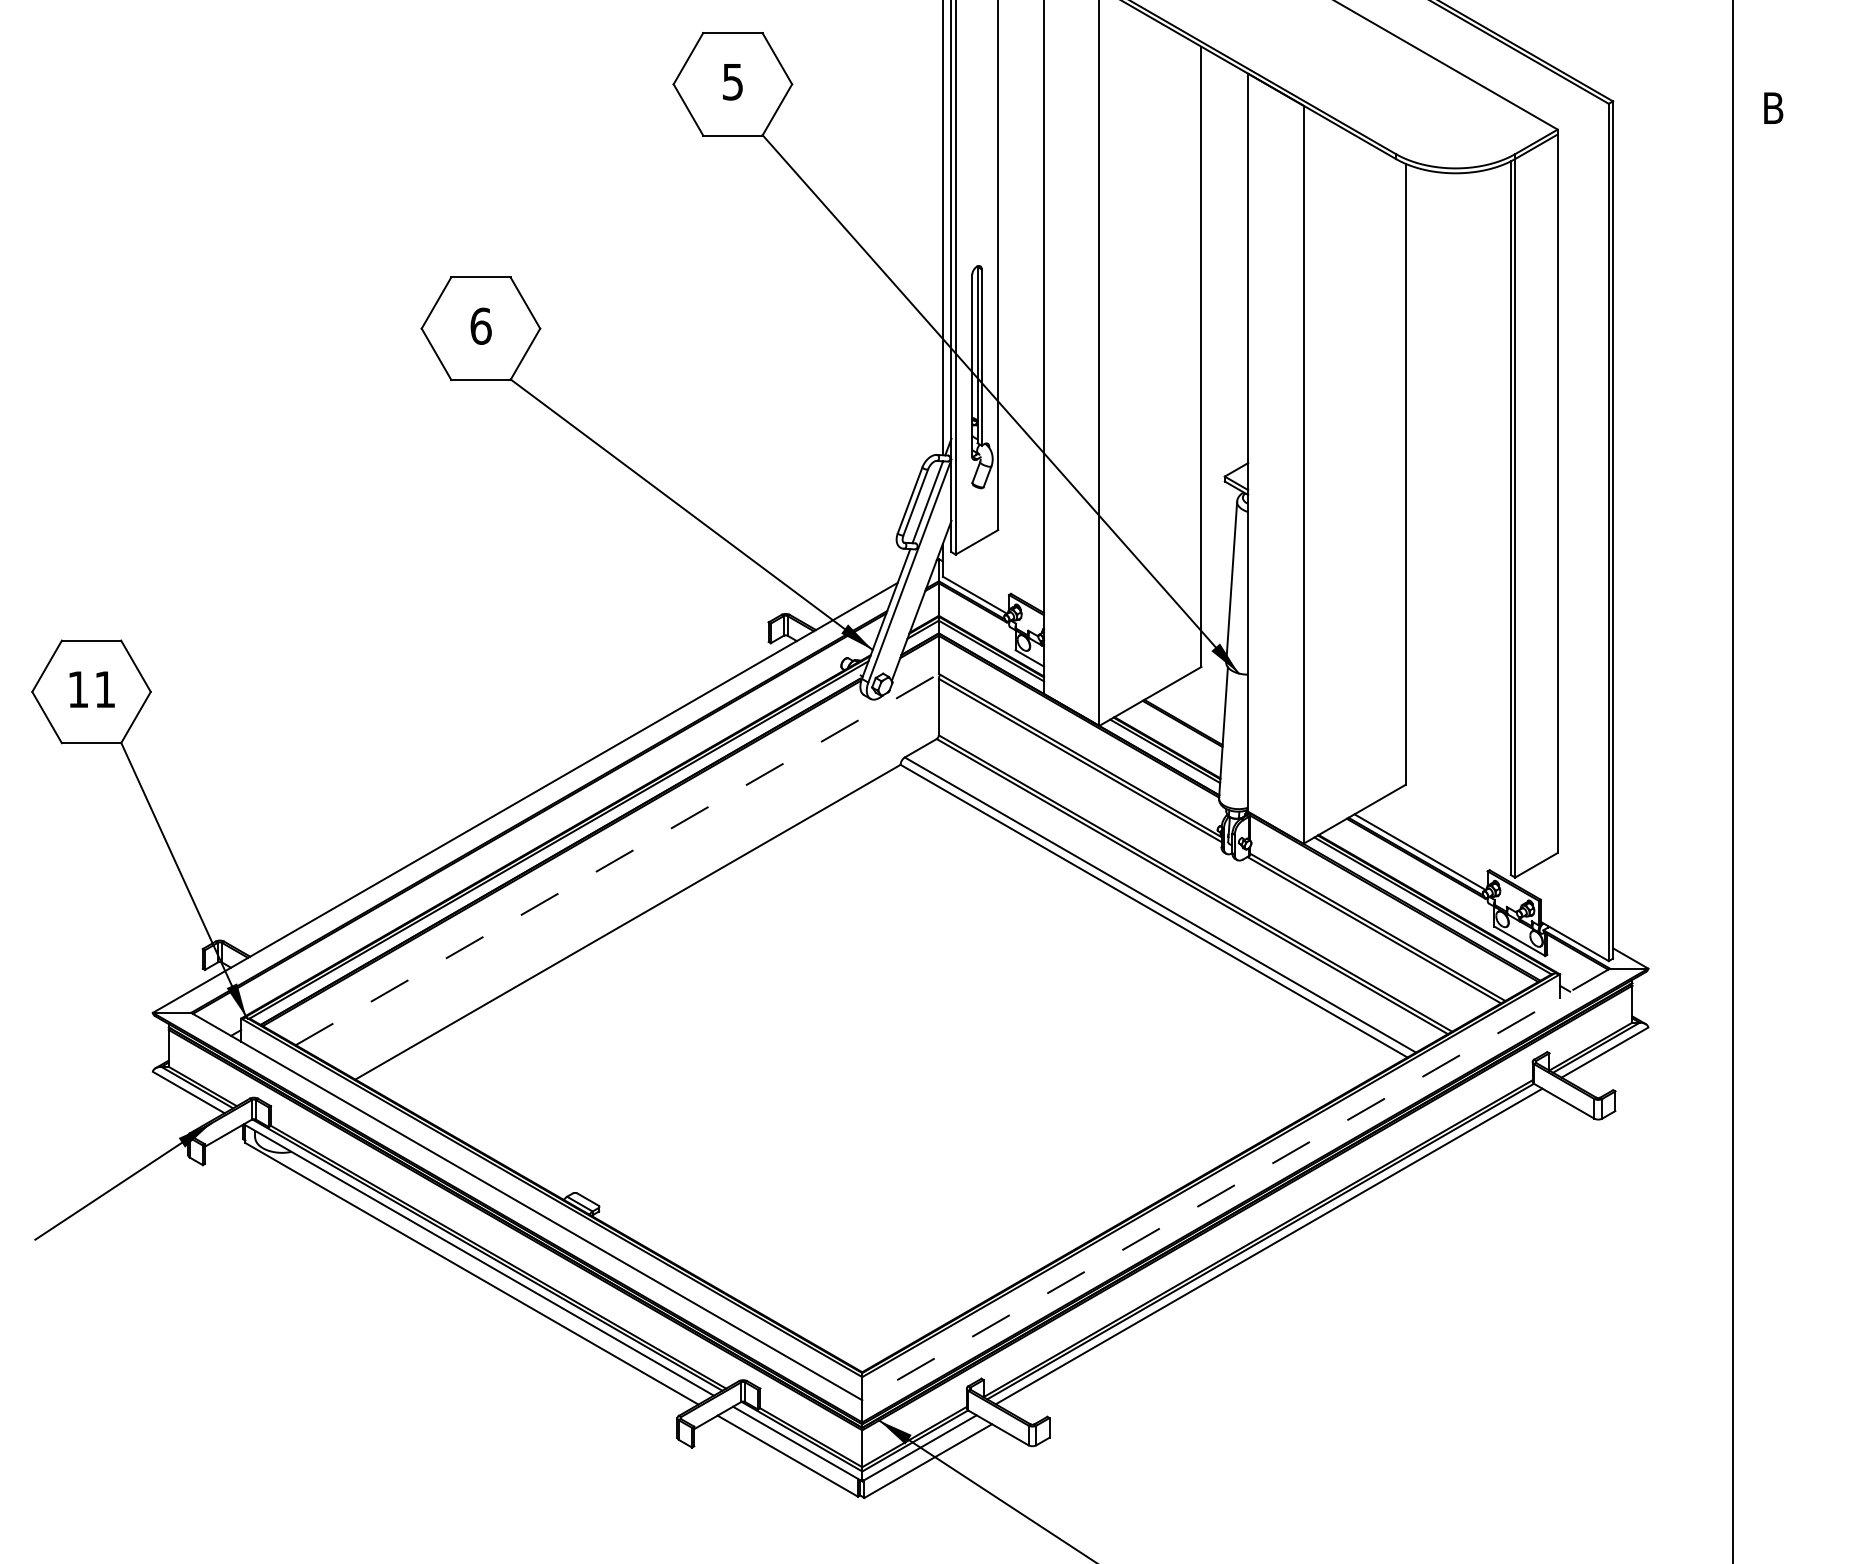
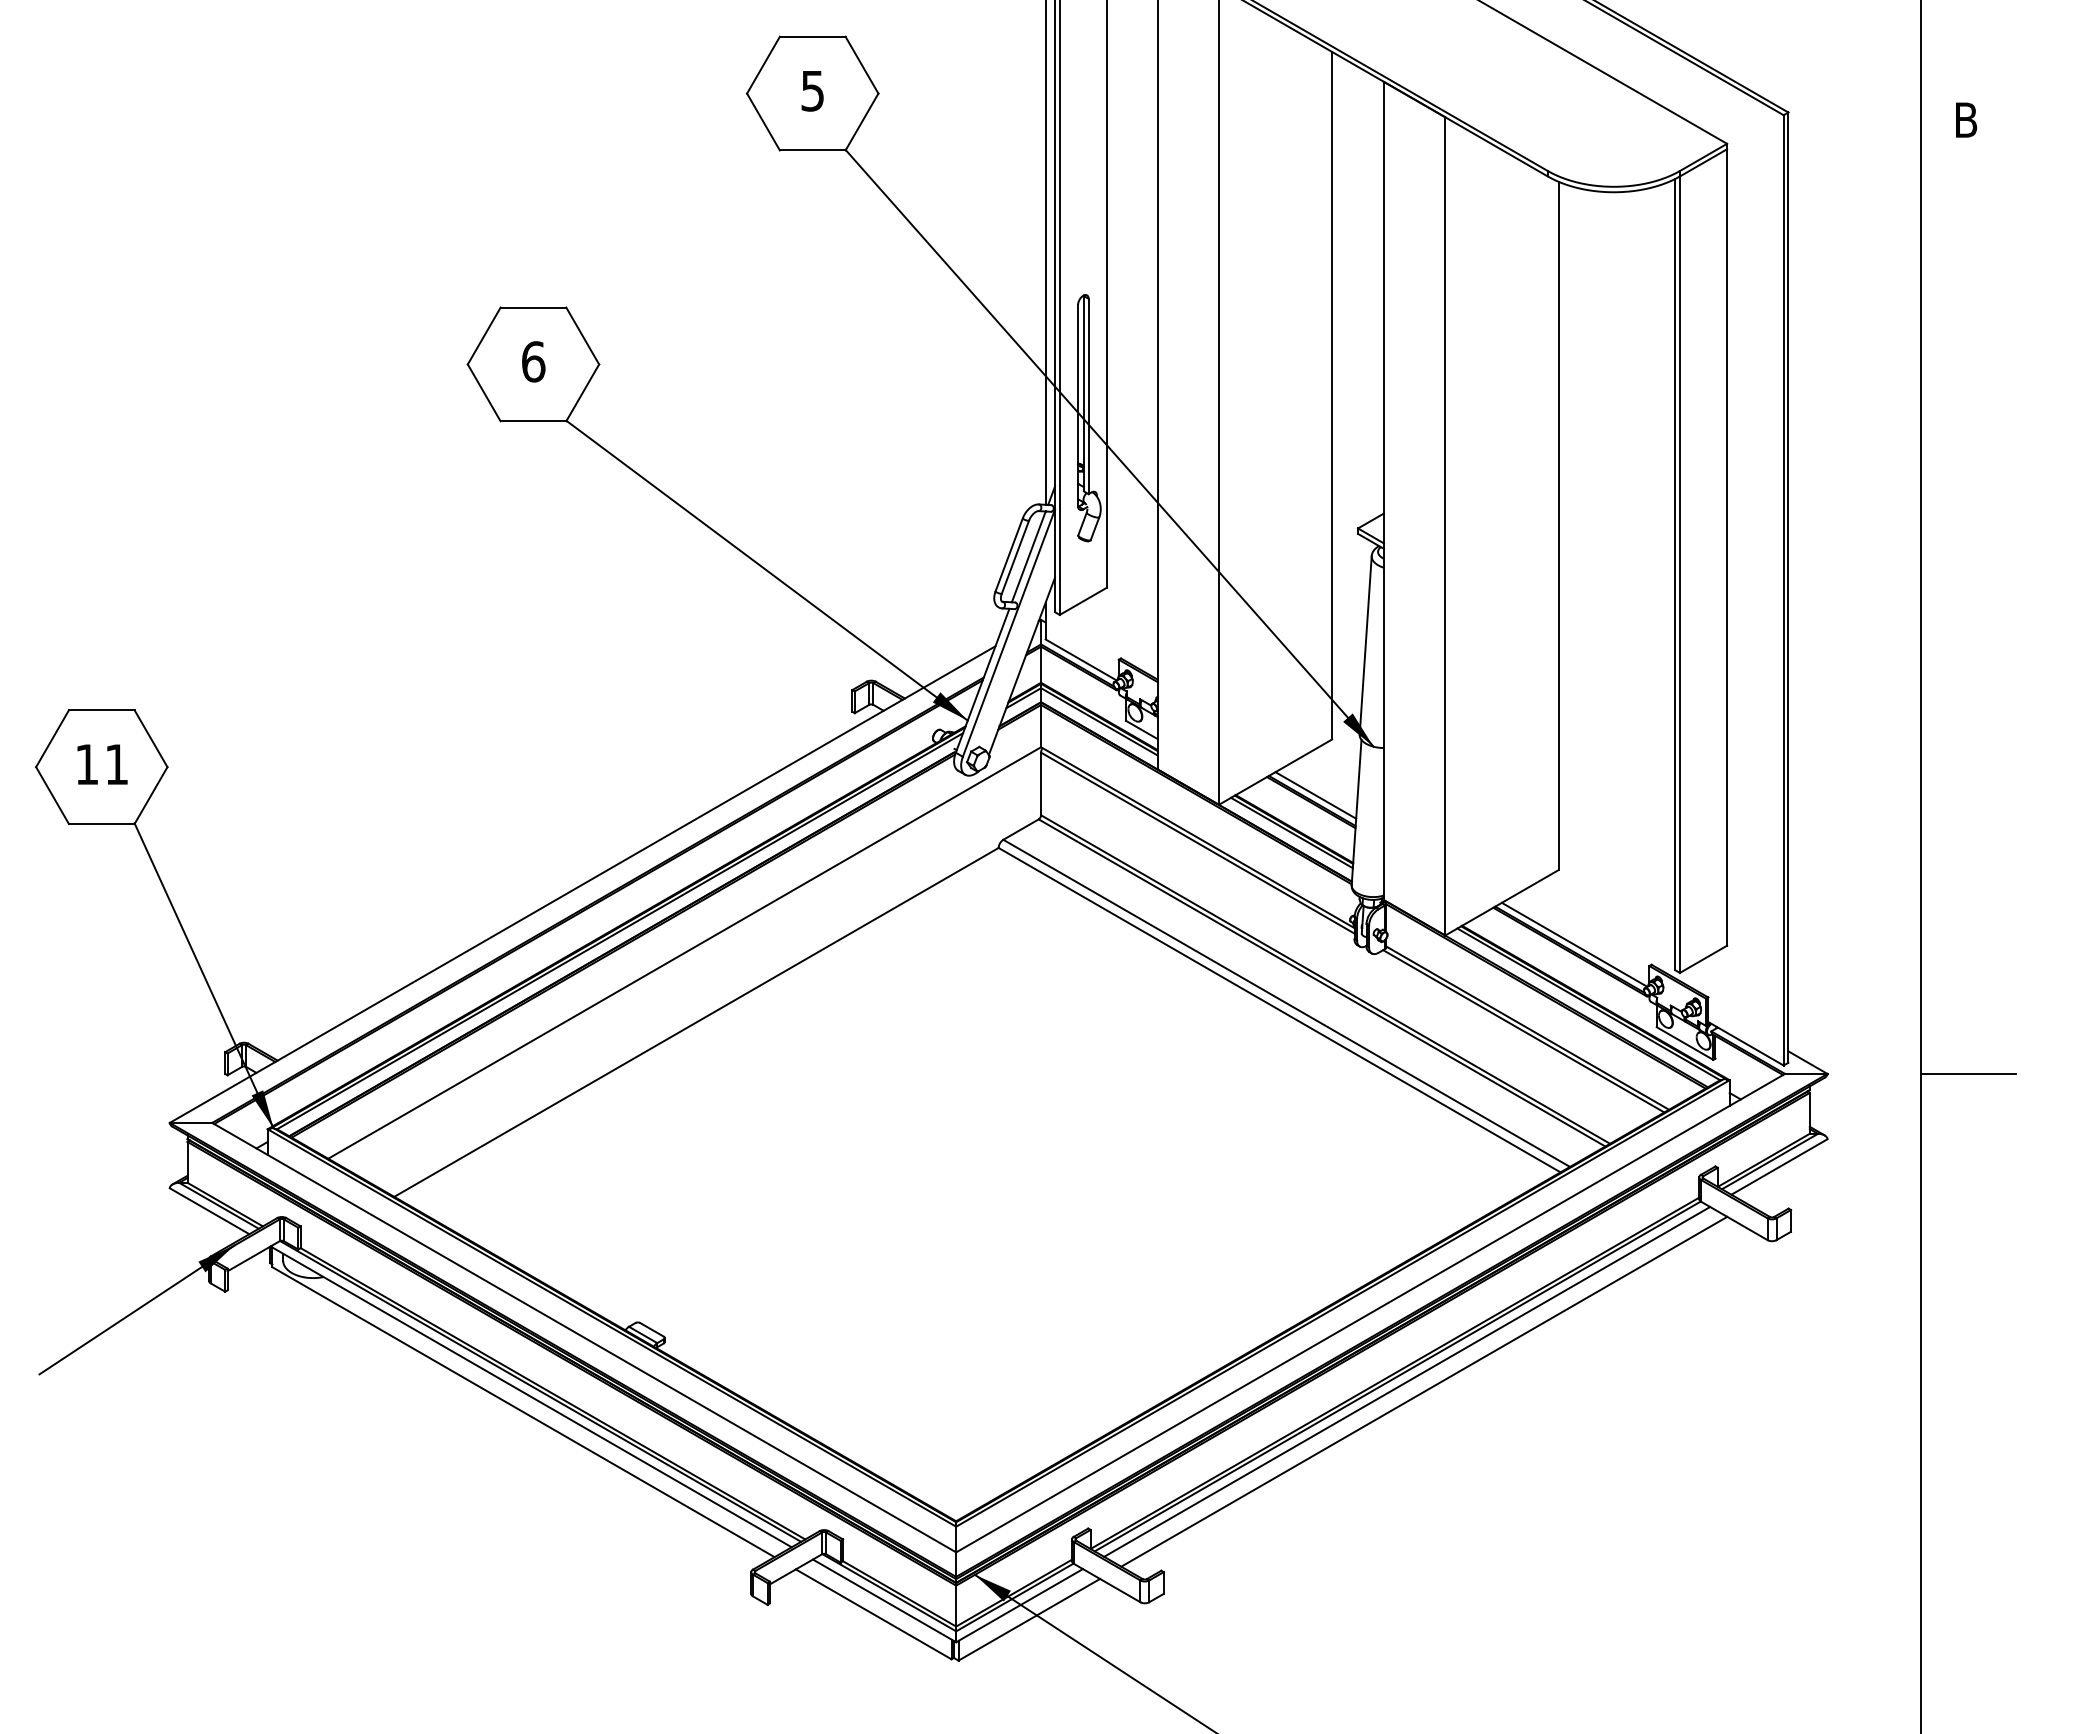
line: (1186, 717) -> (1315, 795), added
line: (617, 859) -> (684, 952), dashed -> solid
line: (1775, 969) -> (1968, 1074), added
line: (1236, 1184) -> (1370, 1313), dashed -> solid
line: (1284, 1255) -> (1424, 1391), added

